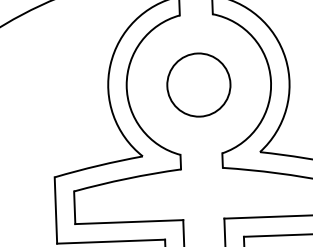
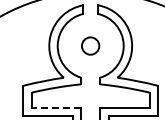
circle: (198, 83) -> (90, 45), size x0.6
line: (129, 222) -> (56, 107), solid -> dashed

